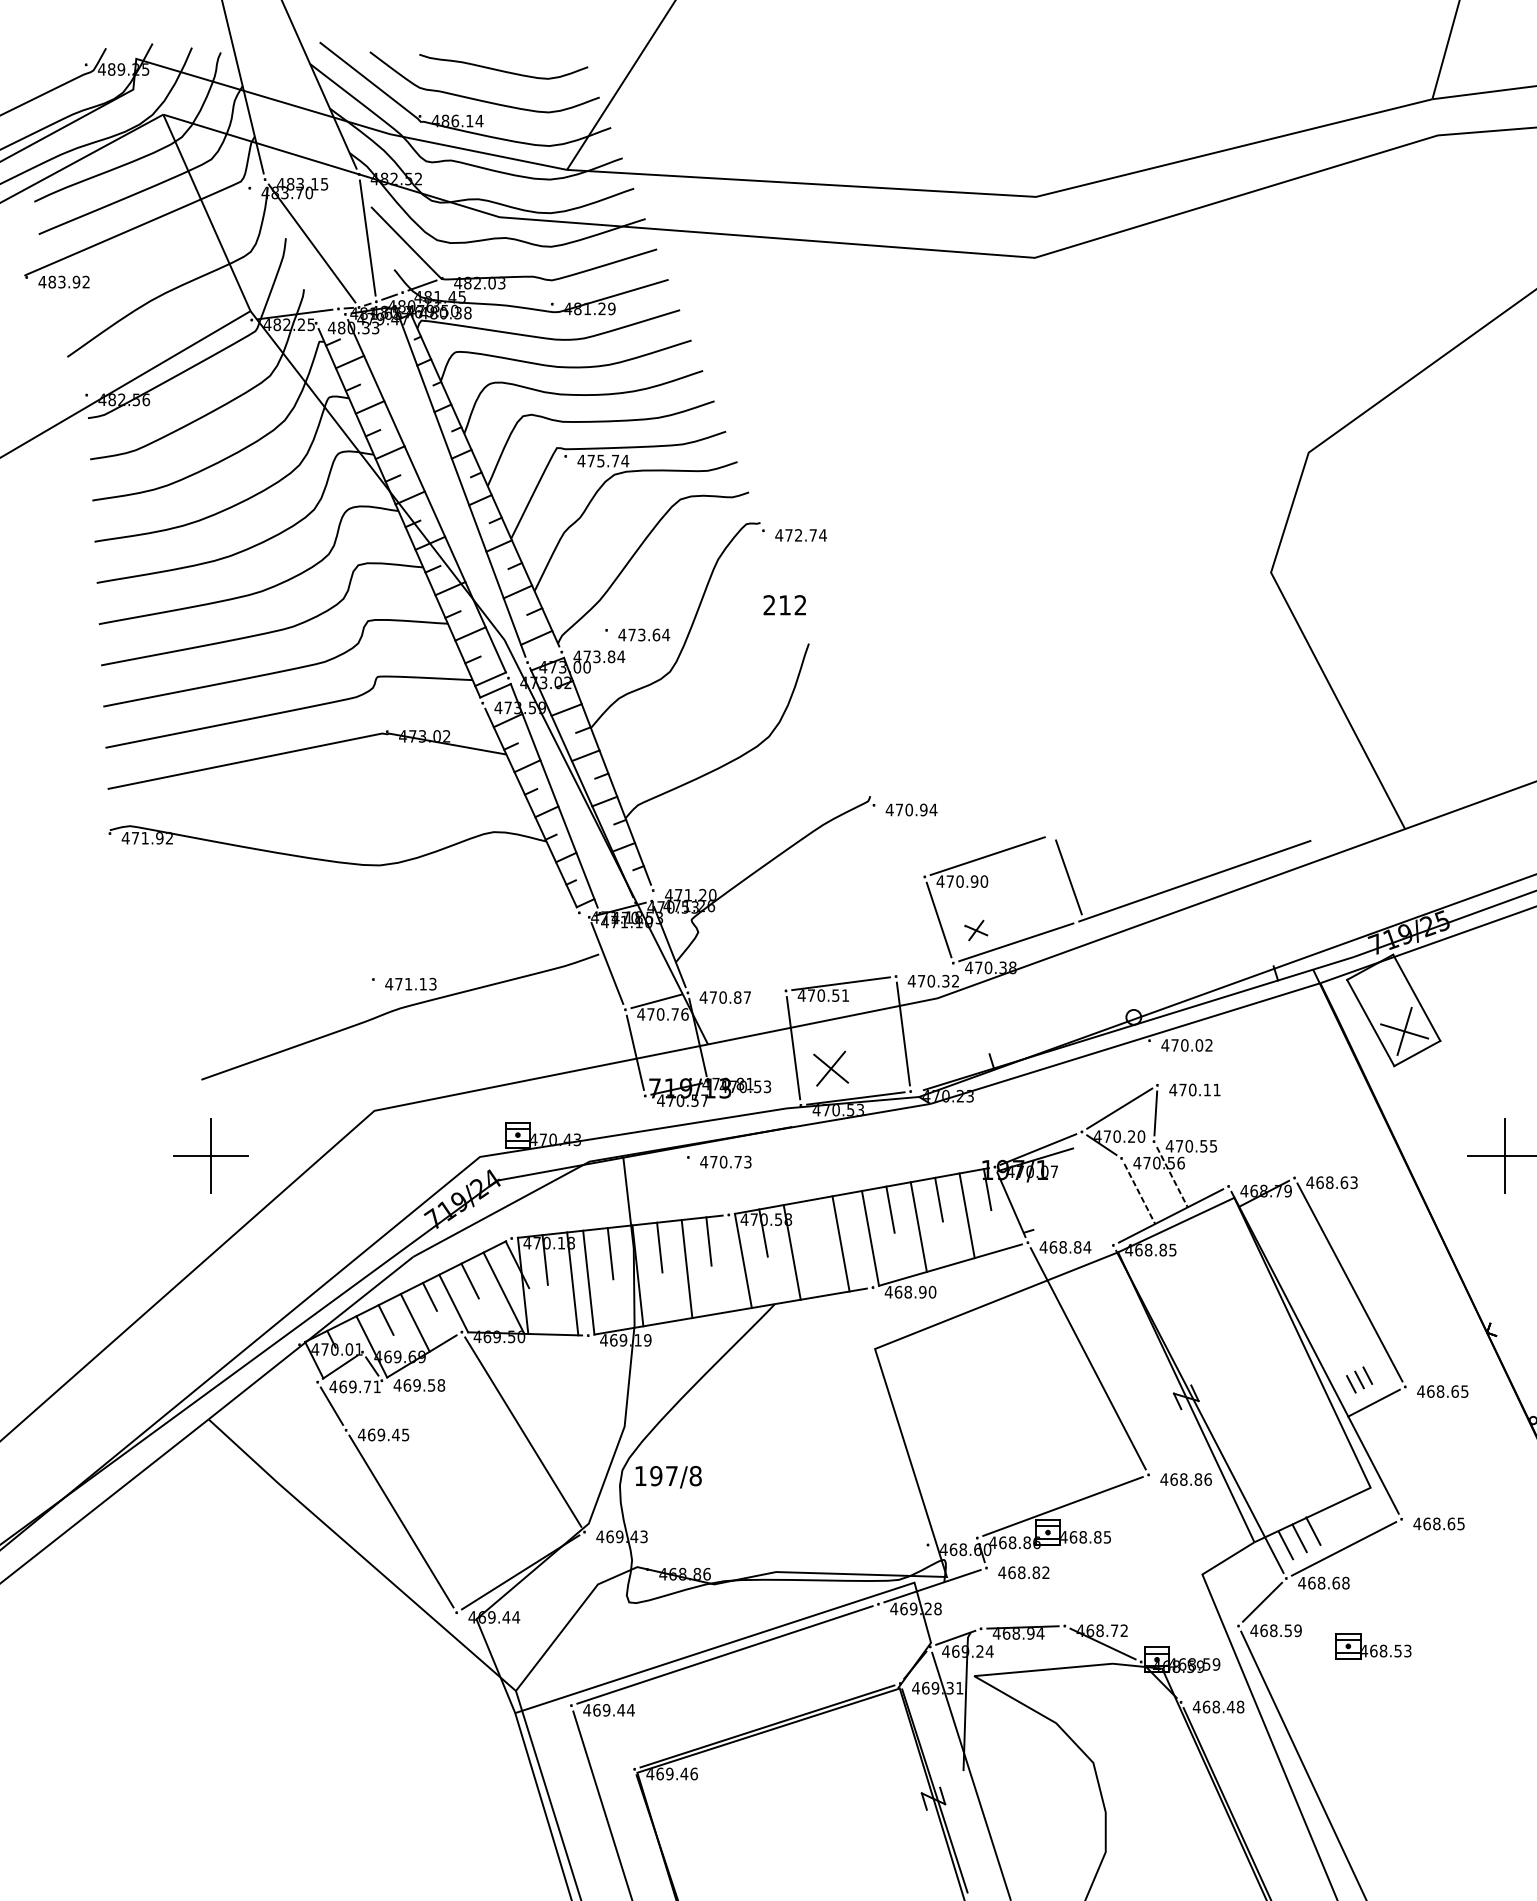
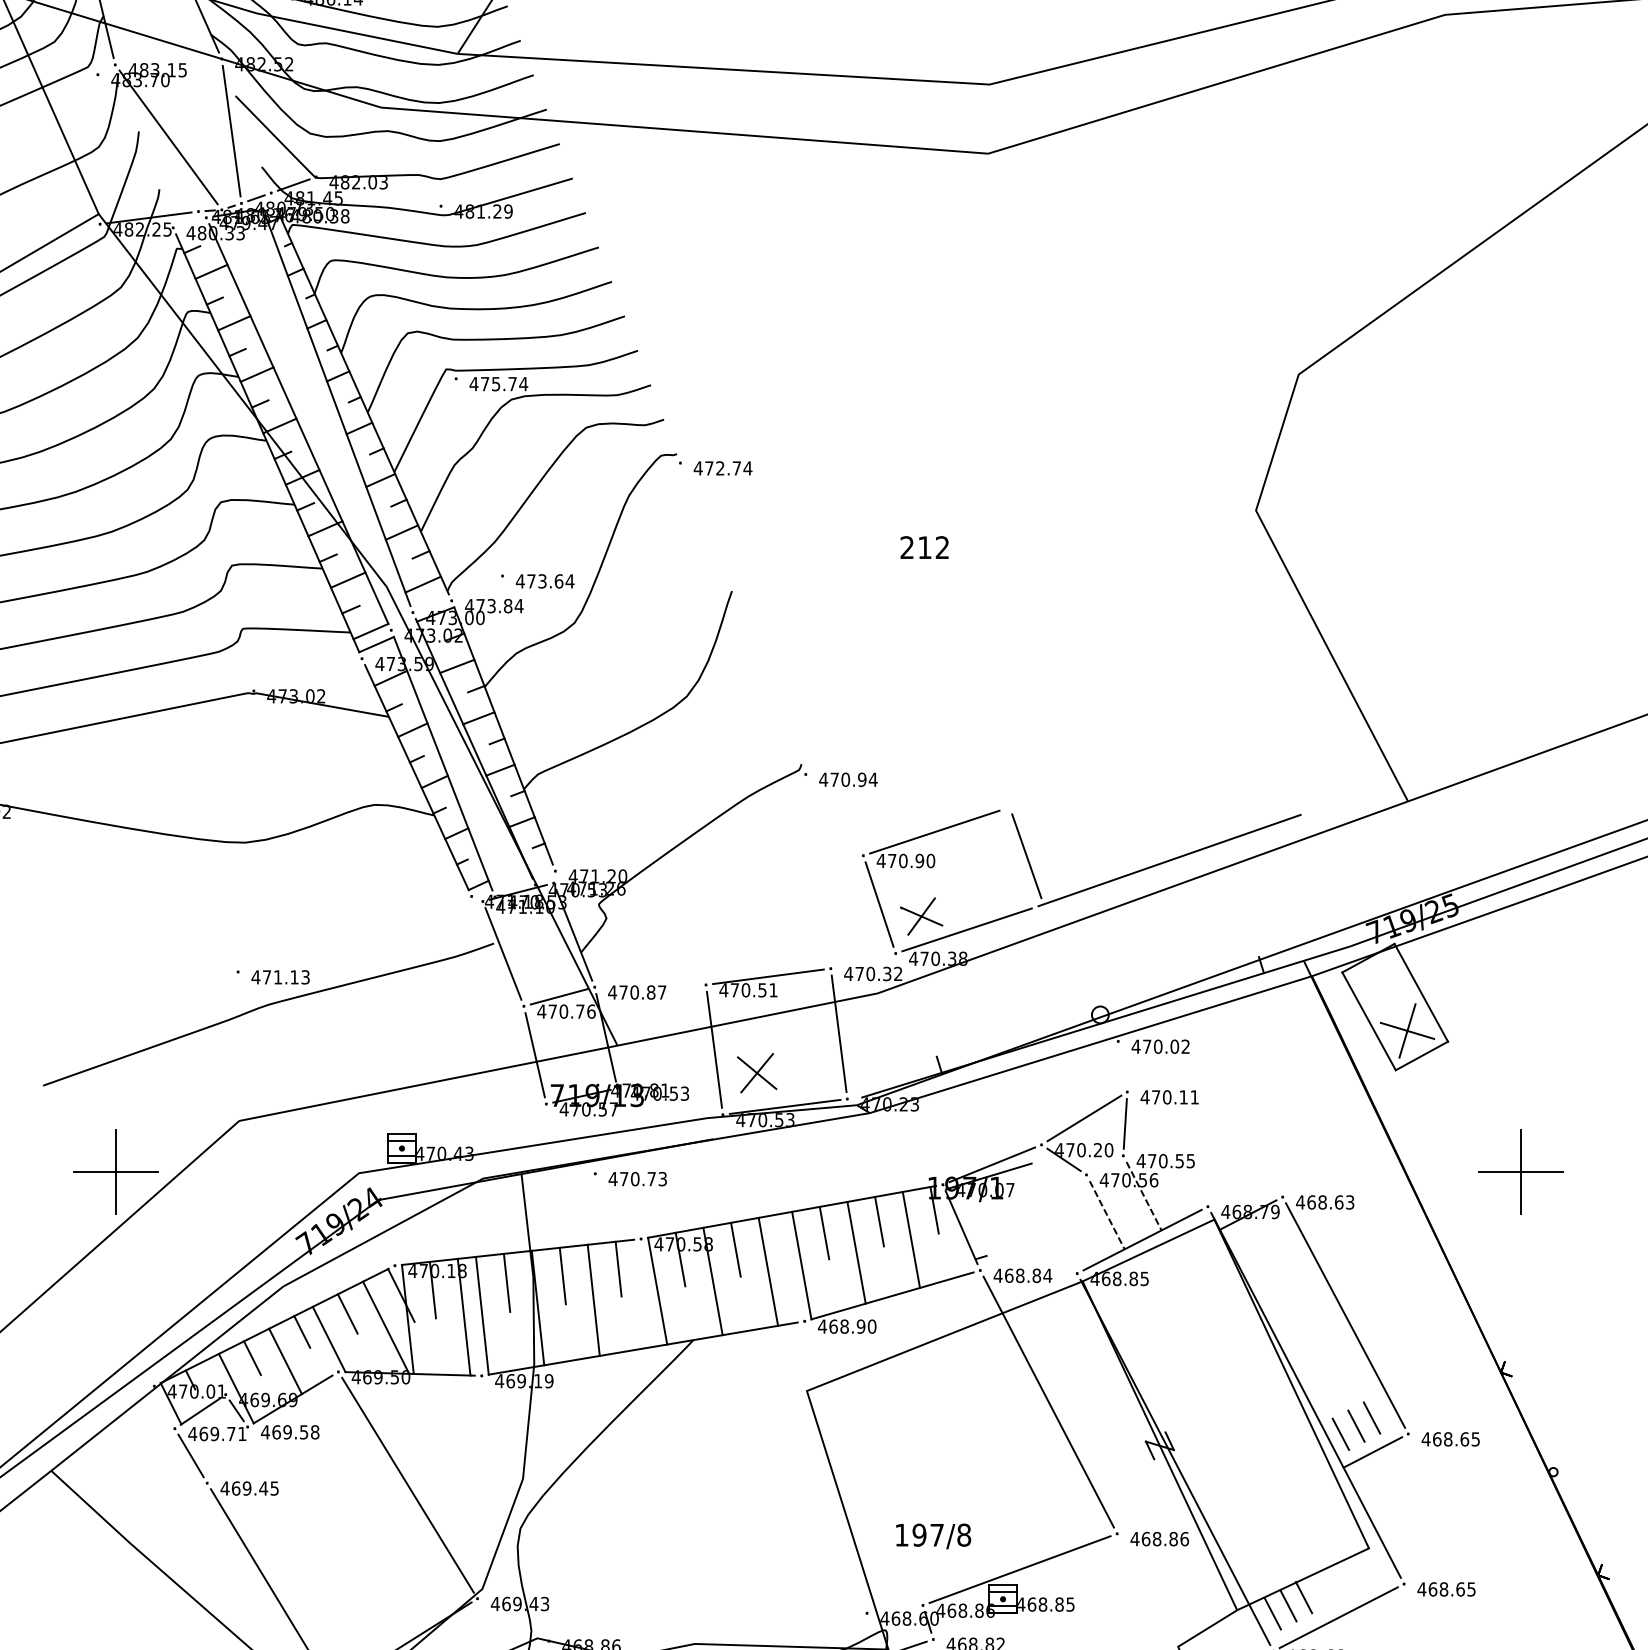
text: (784, 605) -> (924, 547), moved
part: (976, 930) -> (922, 916), size x1.67
part: (210, 1155) -> (115, 1171), moved
line: (812, 1224) -> (736, 1249), added
part: (1359, 1379) -> (1356, 1425), size x1.67
text: (668, 1477) -> (933, 1536), moved

